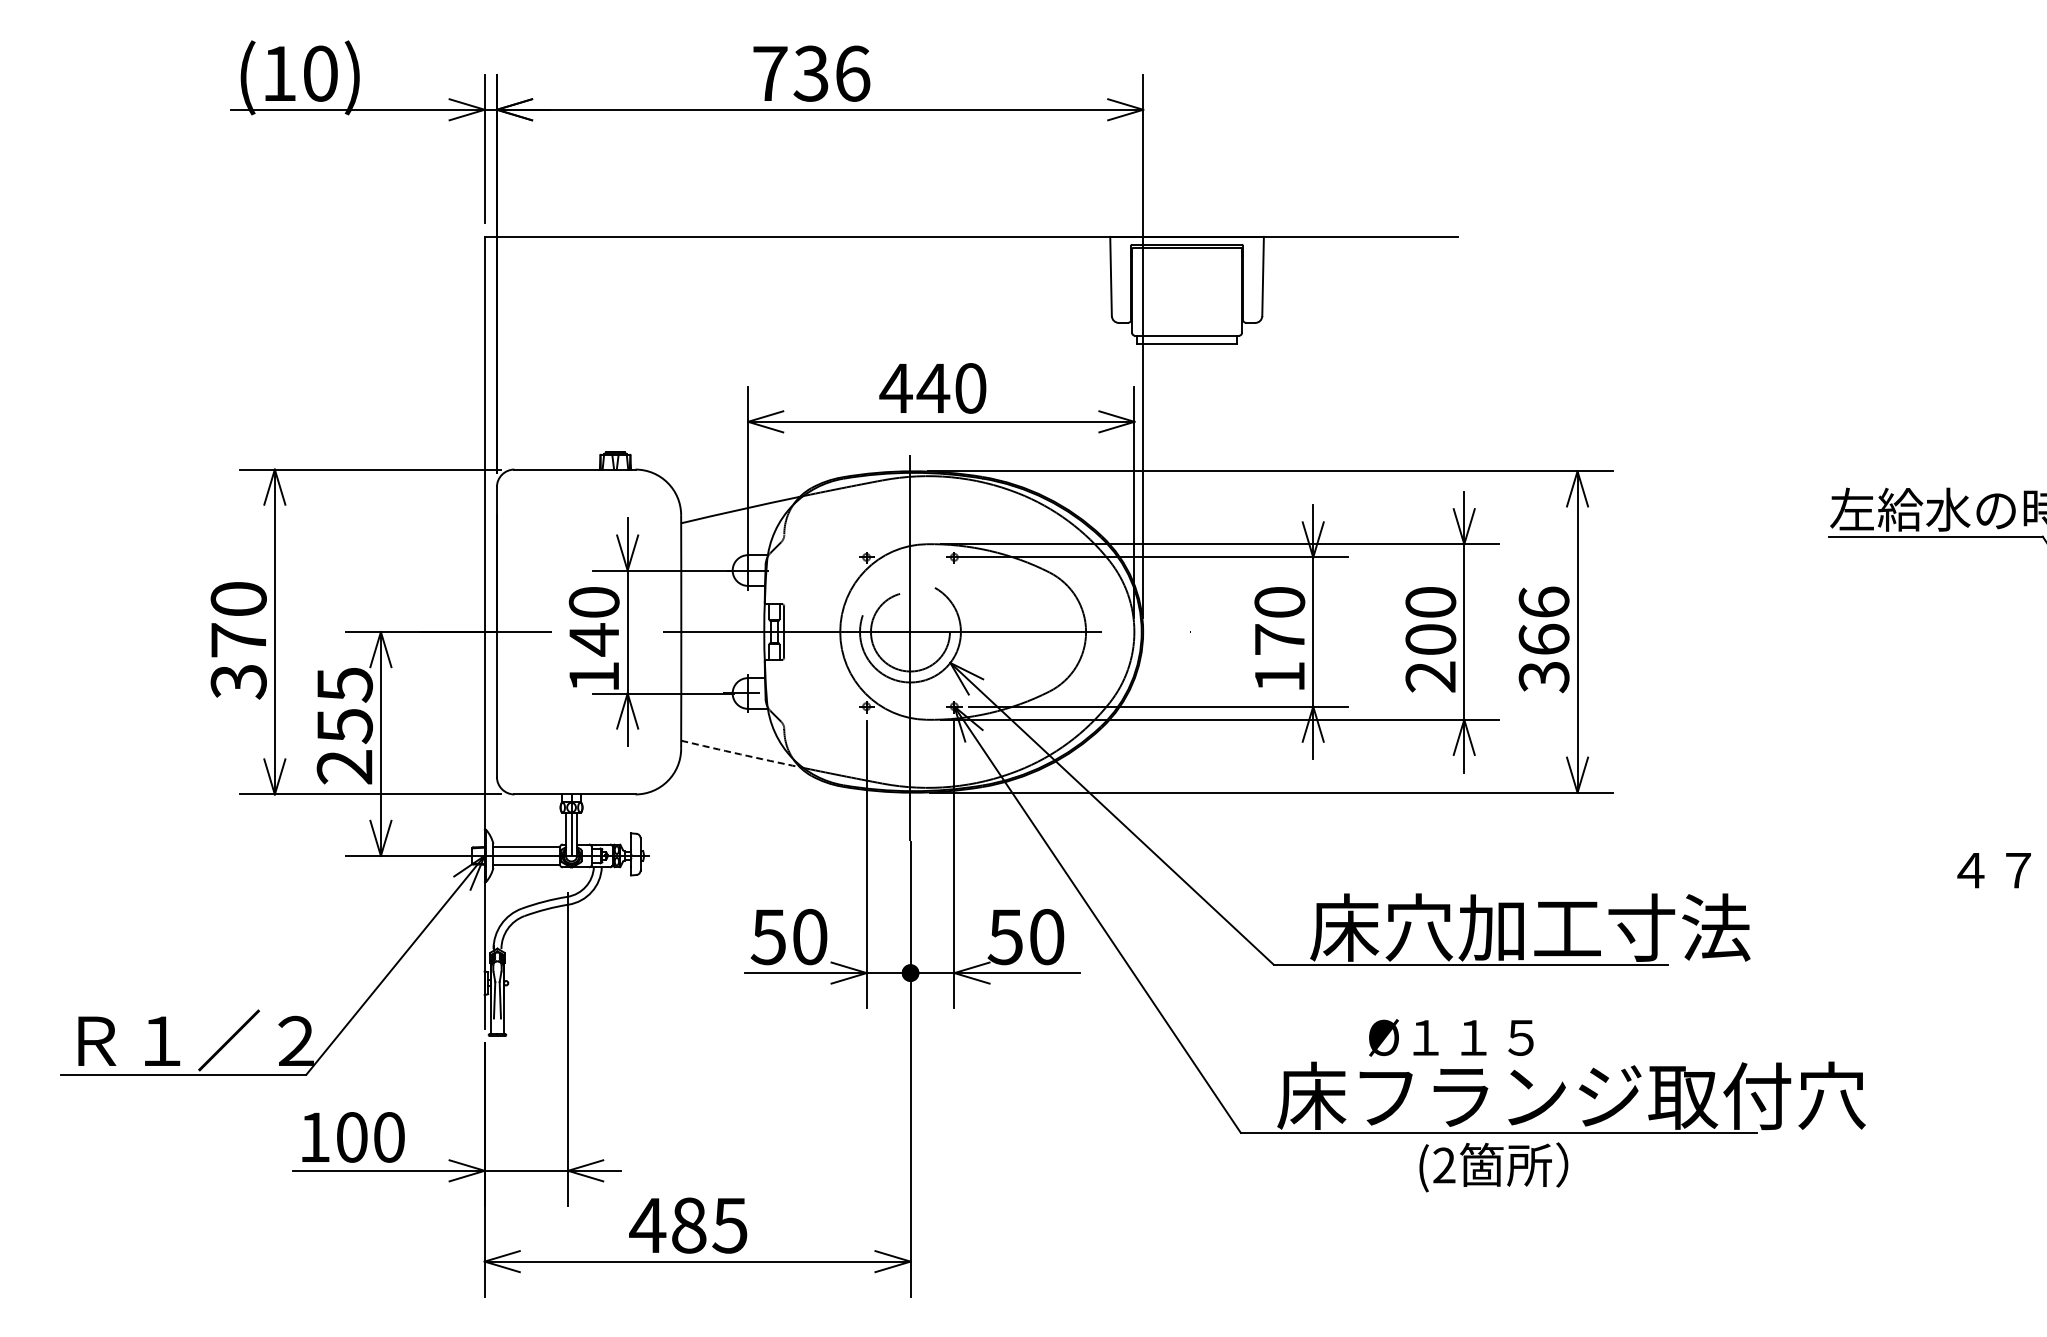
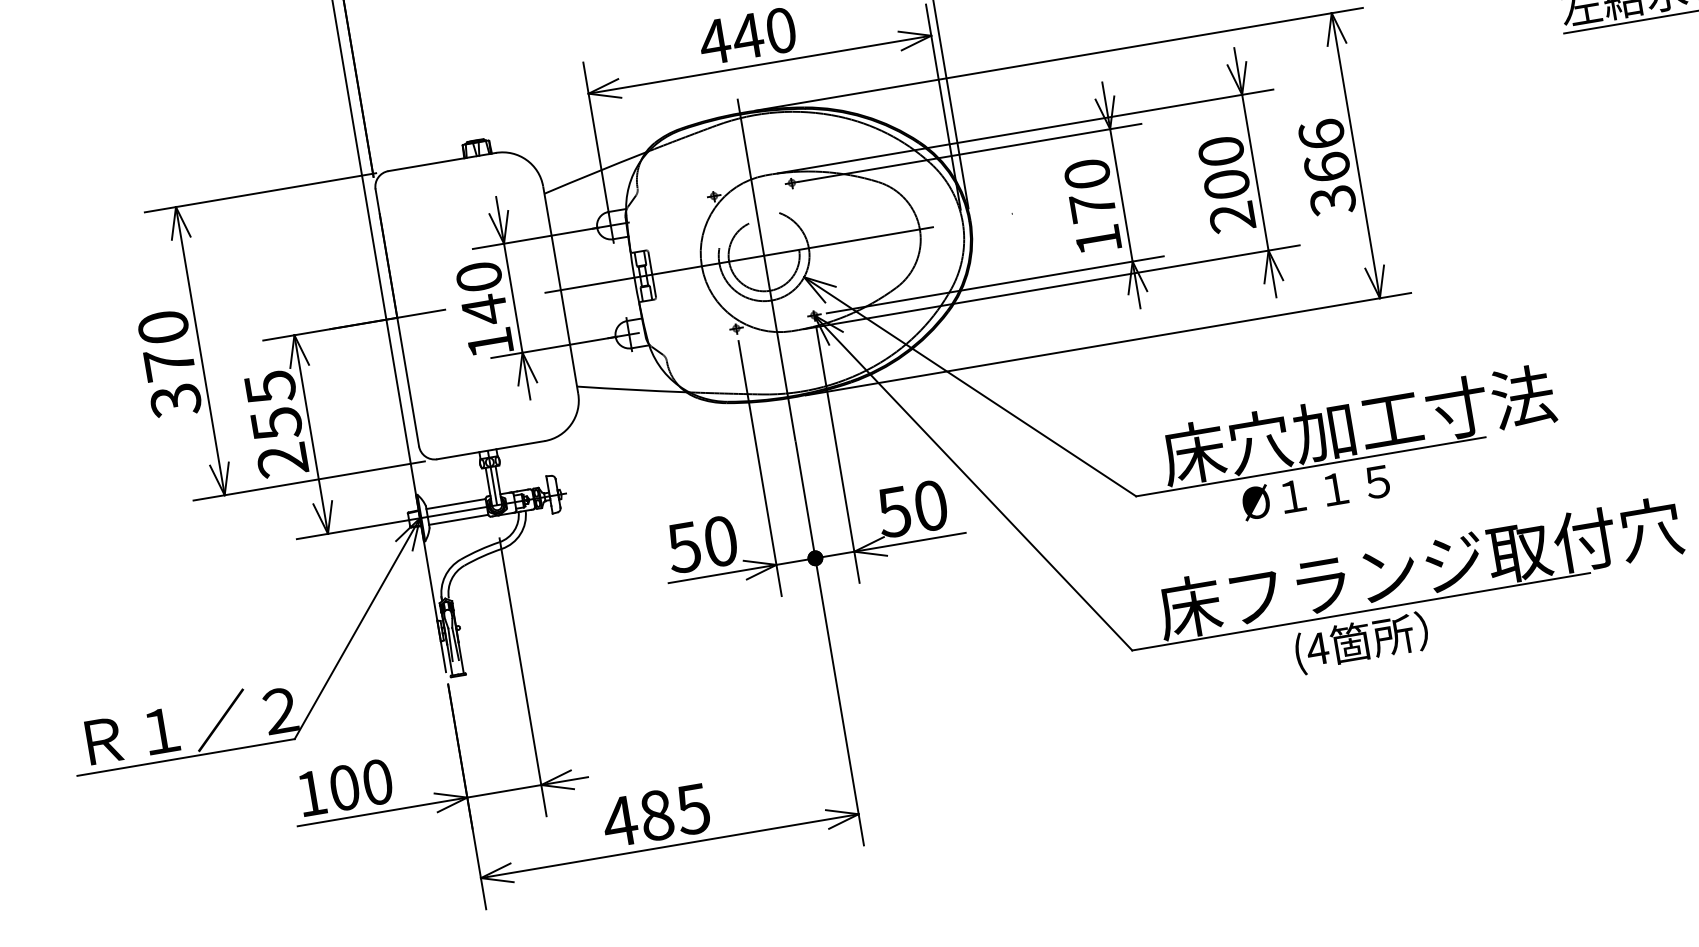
arc: (740, 754) -> (631, 389), dashed -> solid
text: (1451, 1037) -> (1316, 492), moved
text: (1444, 1165) -> (1317, 648), (2 -> (4

